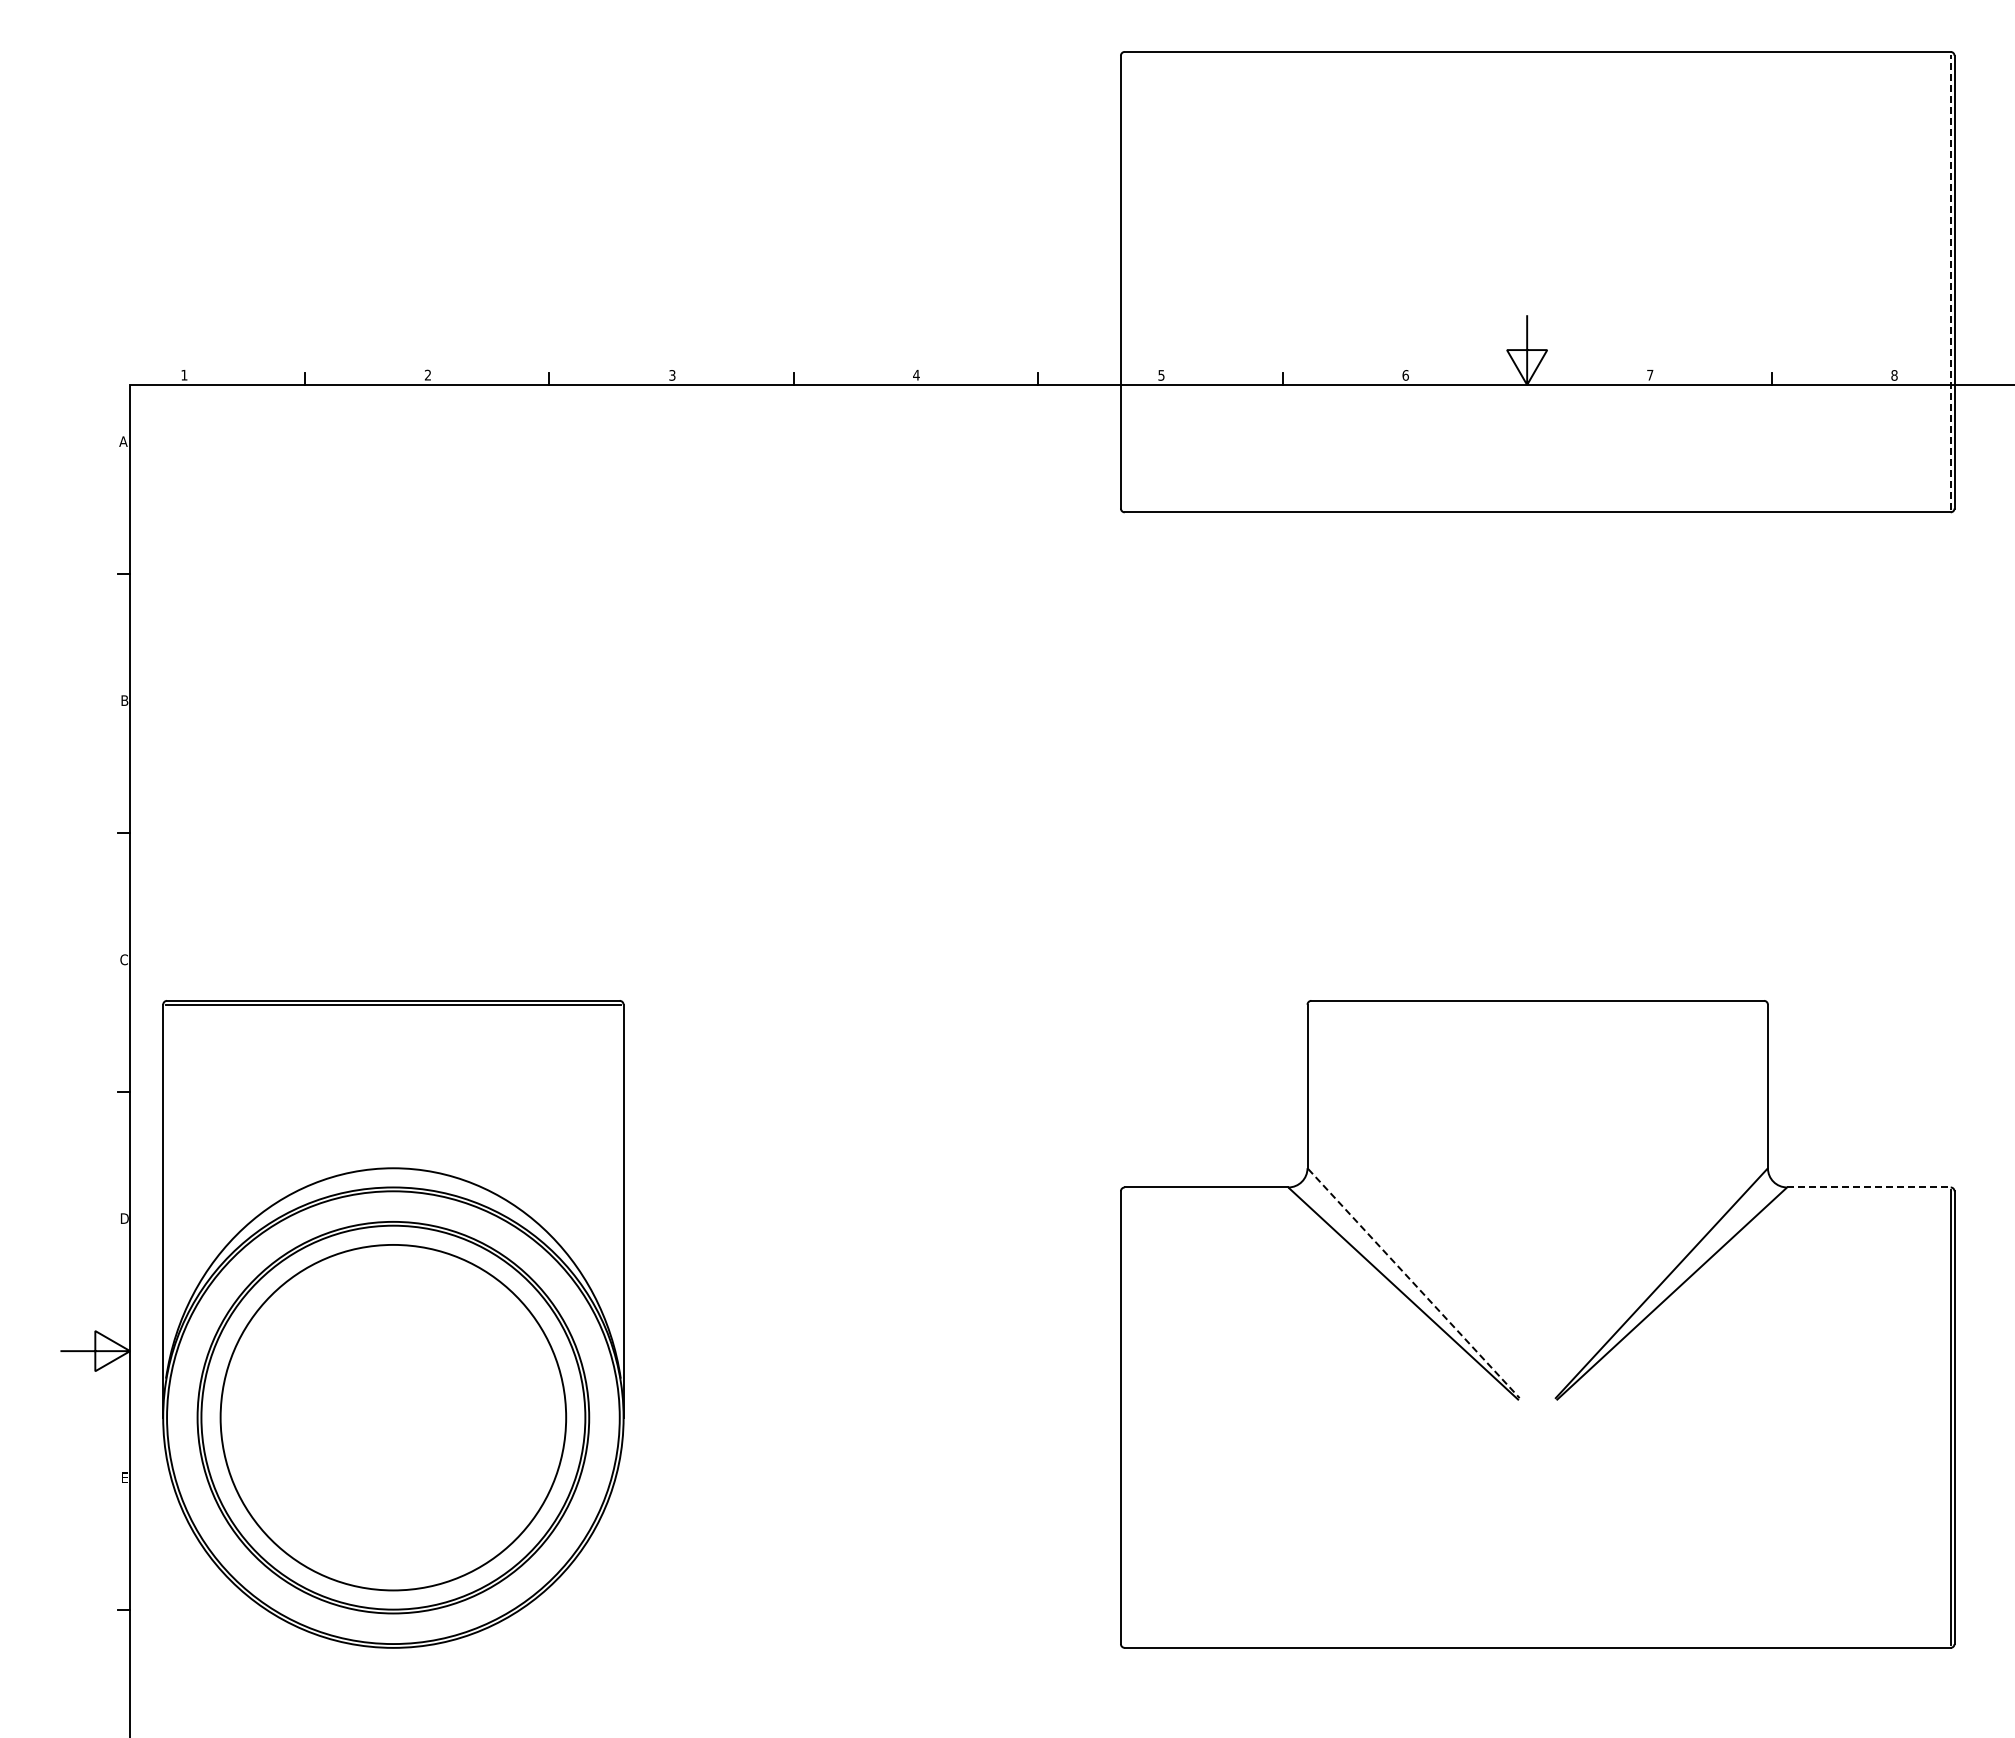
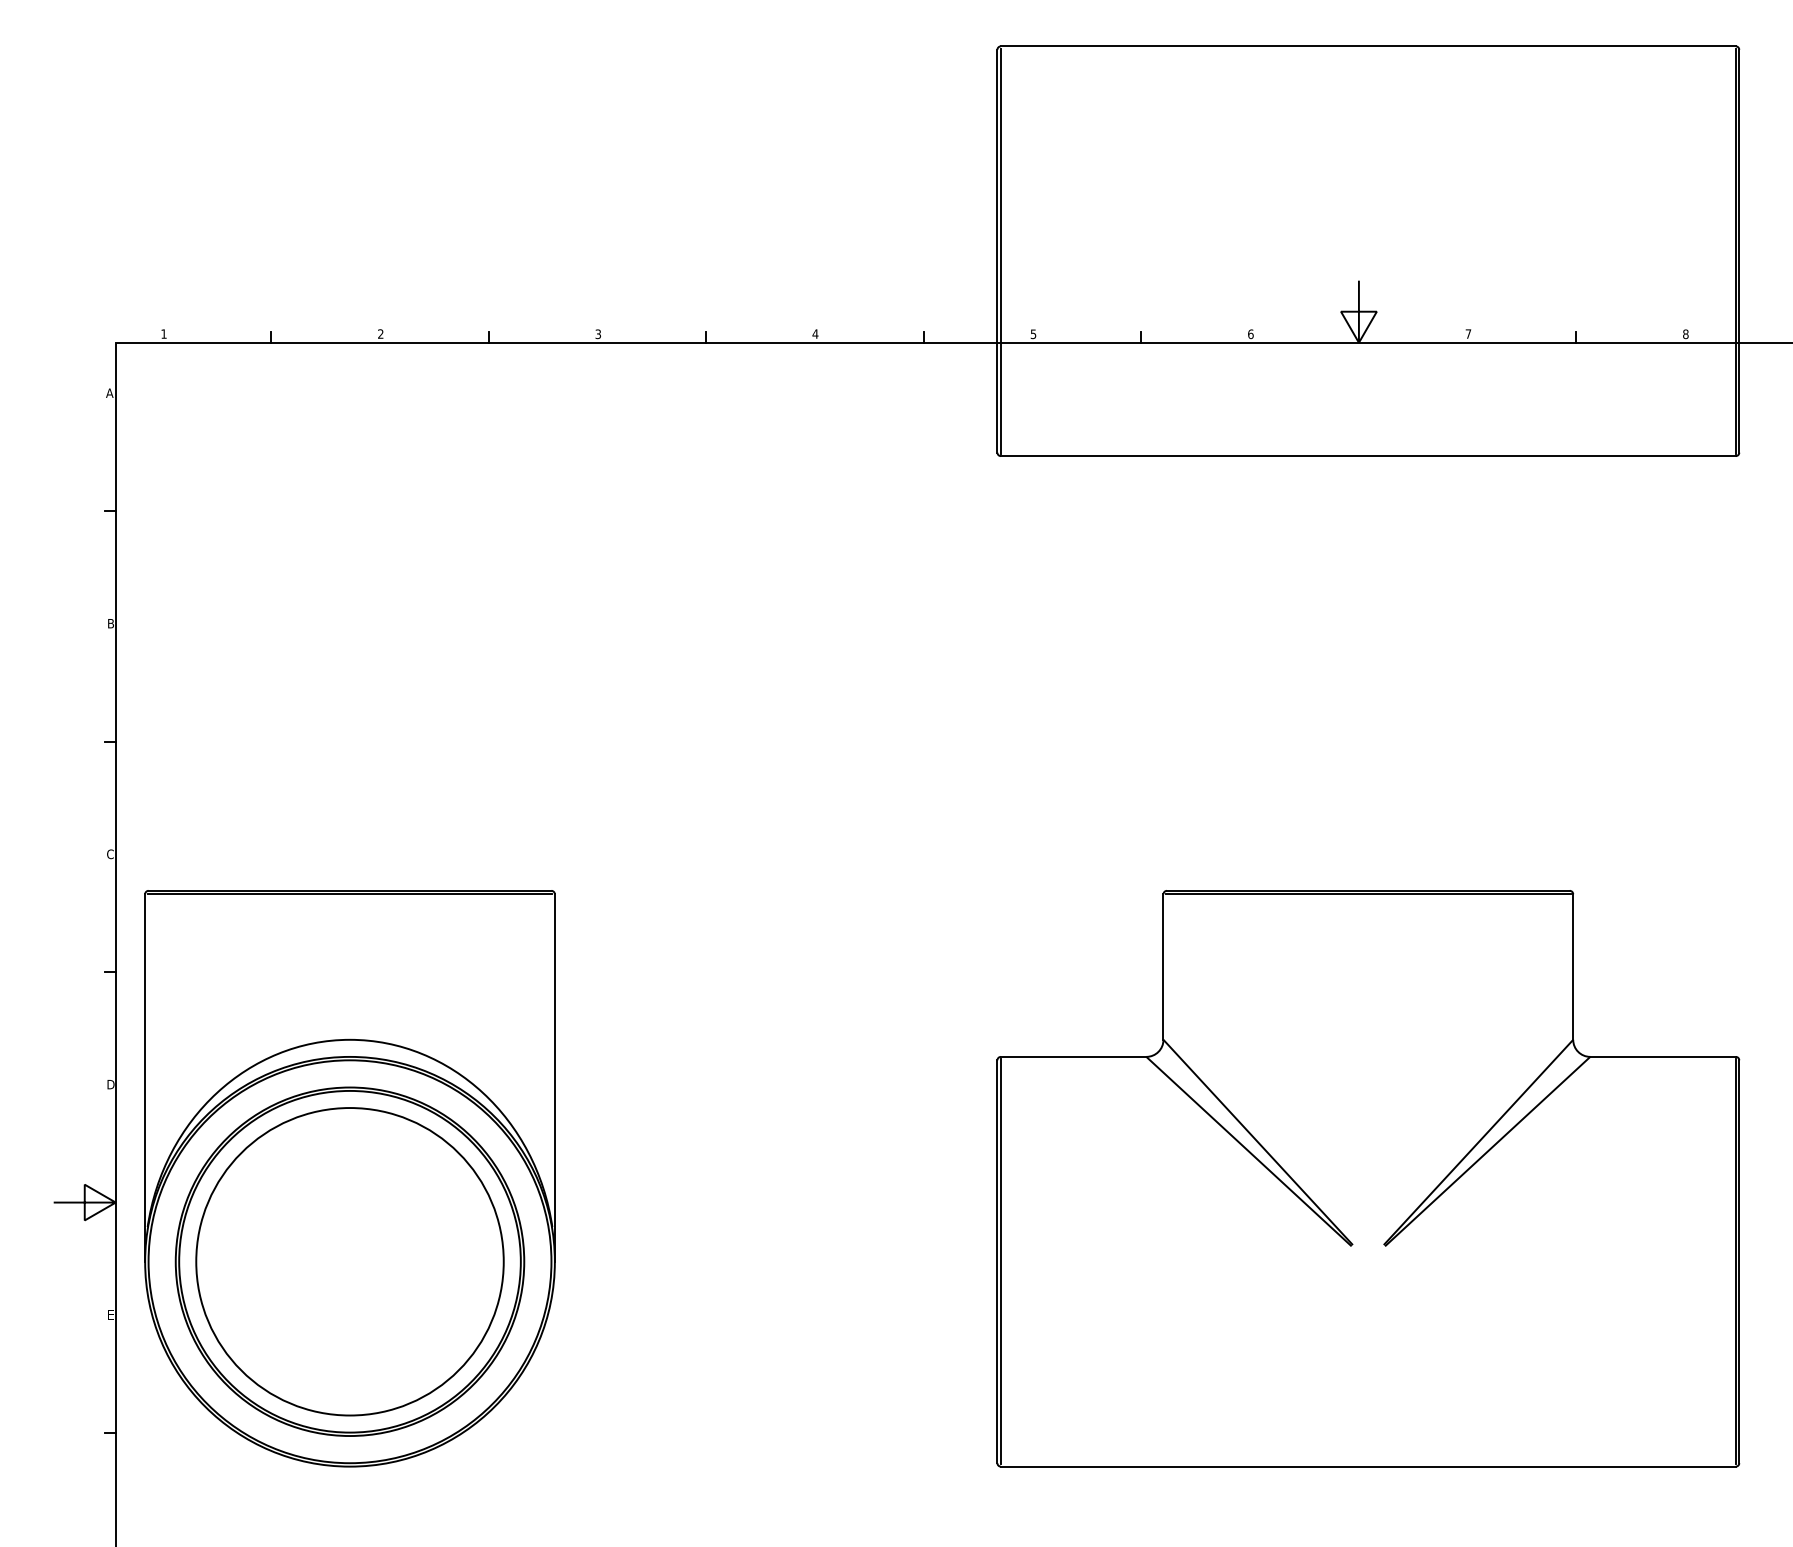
line: (1124, 281) -> (1000, 250), added
line: (1950, 281) -> (1735, 250), dashed -> solid
line: (1537, 1004) -> (1368, 894), added
line: (1868, 1187) -> (1662, 1056), dashed -> solid
line: (1413, 1283) -> (1257, 1142), dashed -> solid
line: (1124, 1417) -> (1000, 1261), added

